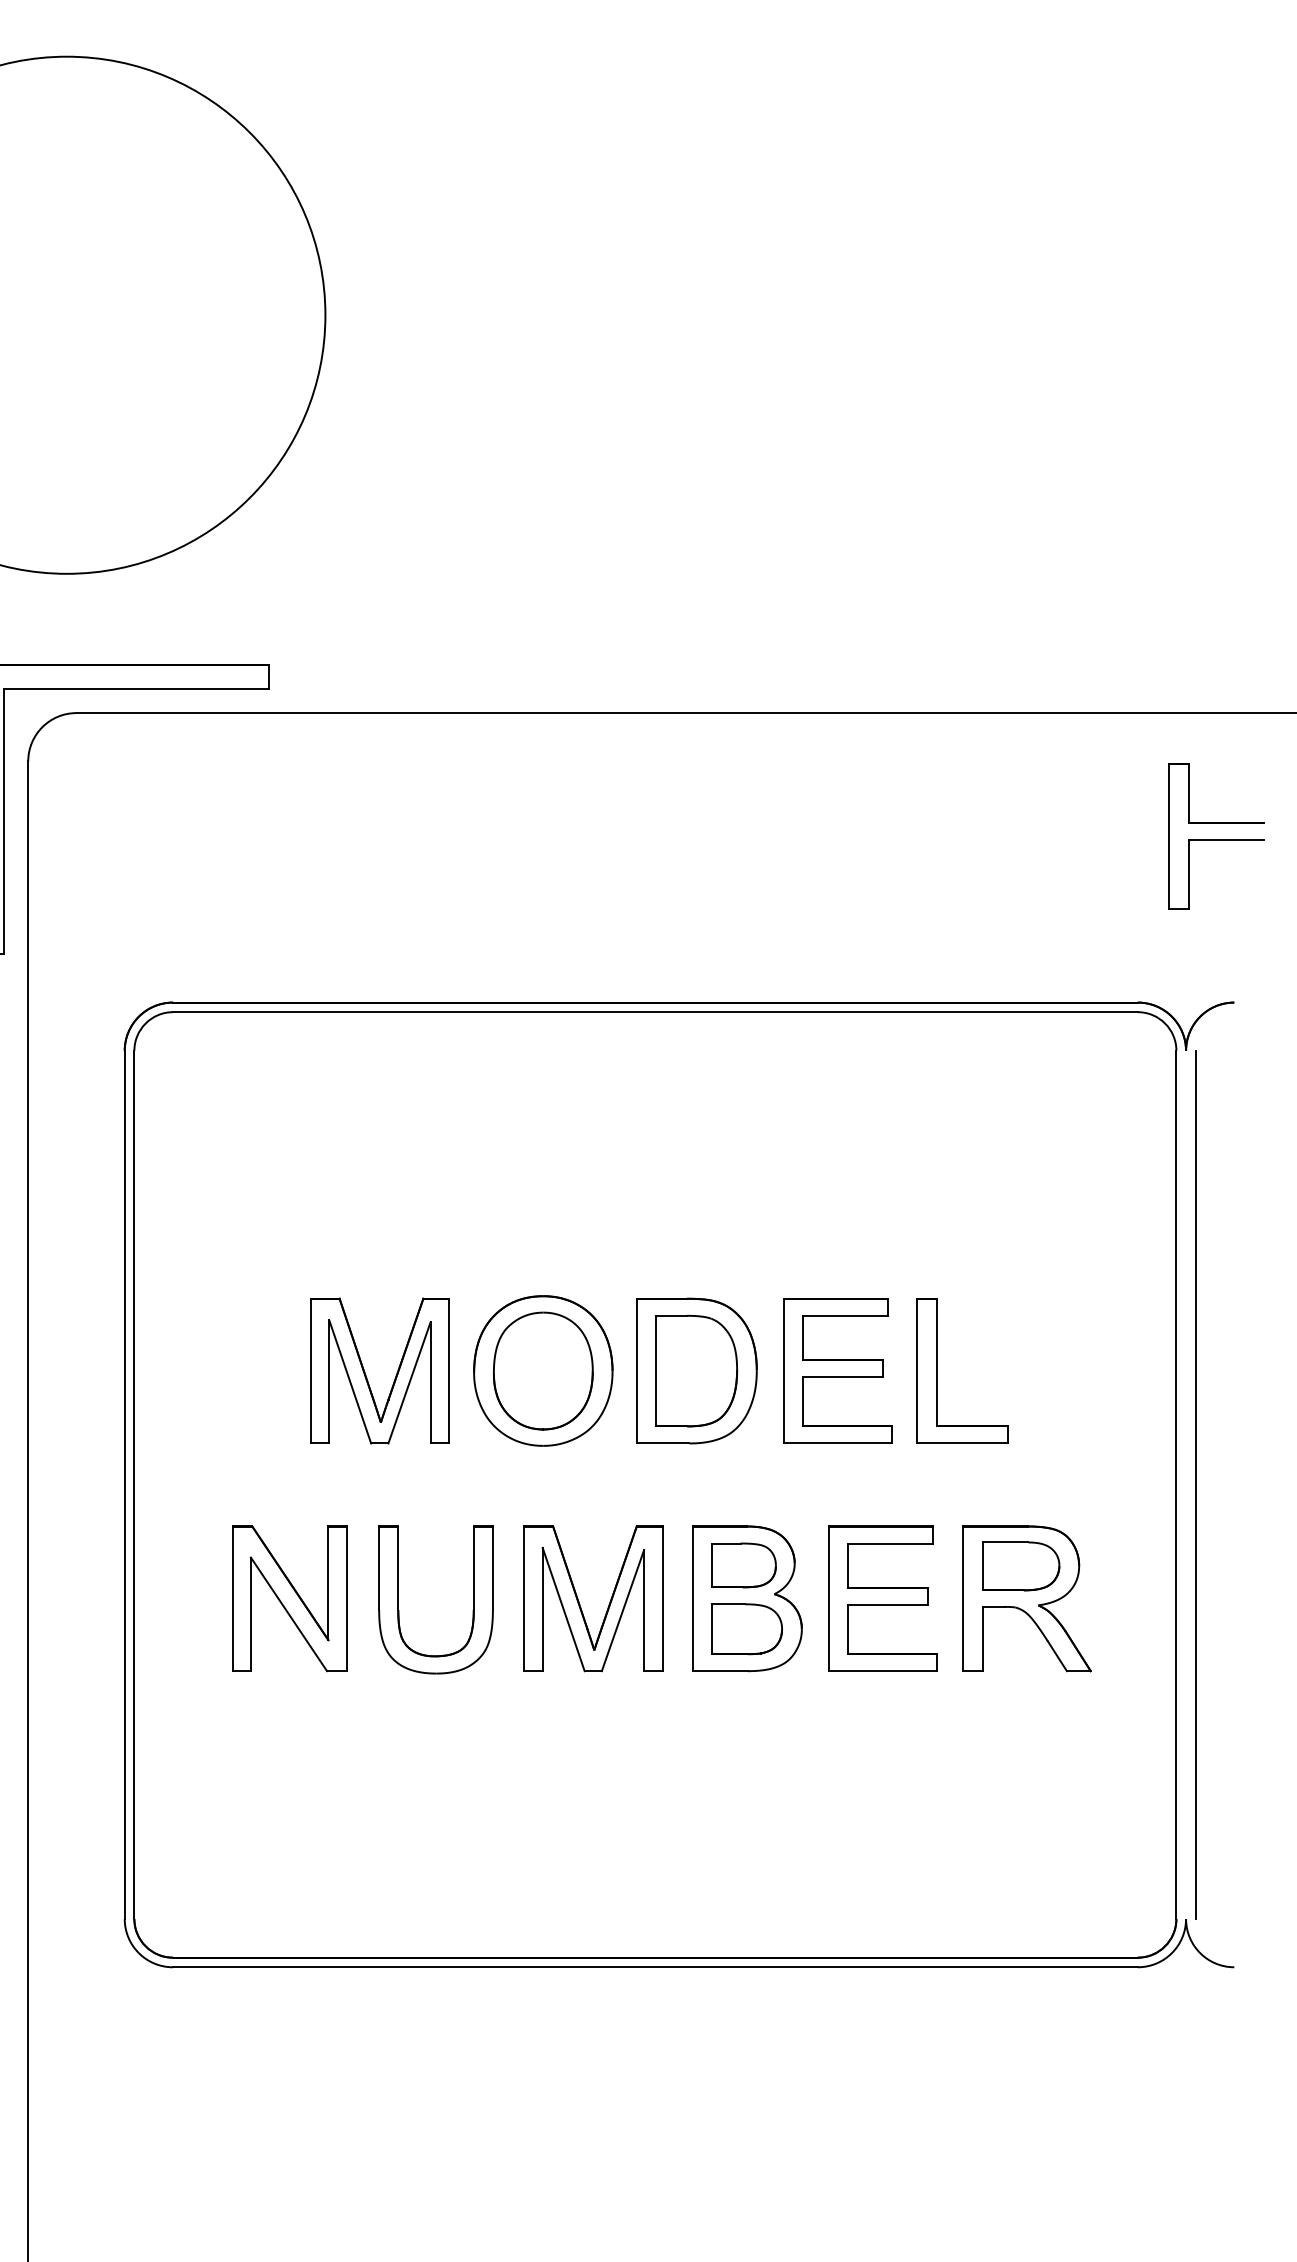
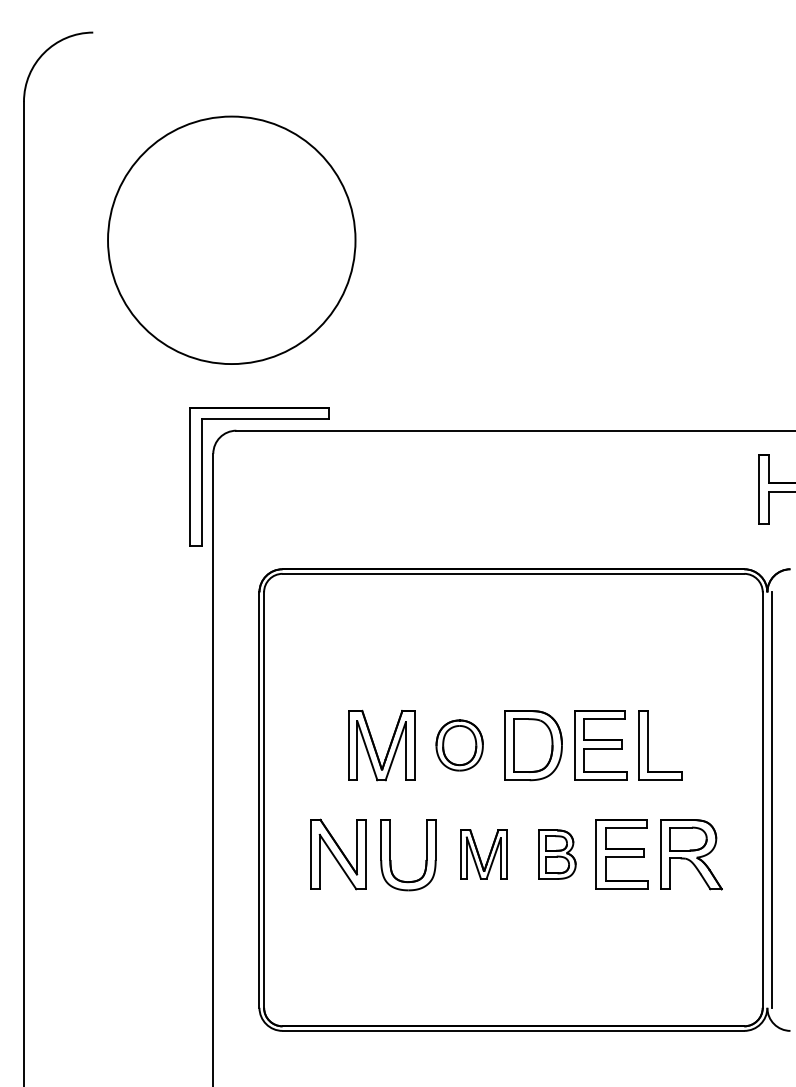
part: (542, 1370) -> (459, 745), size x0.7
part: (592, 1598) -> (483, 854), size x0.7
part: (747, 1598) -> (557, 854), size x0.7

